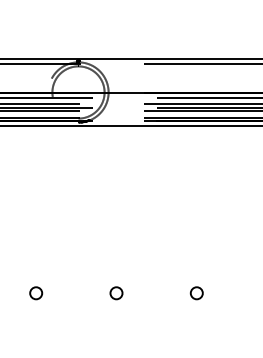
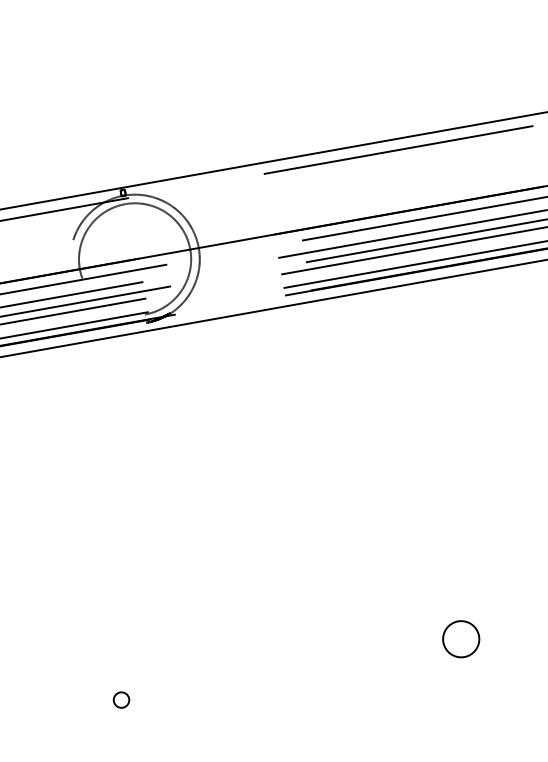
circle: (36, 293) -> (121, 700), size x0.6
circle: (116, 293) -> (291, 670), removed
circle: (196, 293) -> (460, 640), size x1.4

